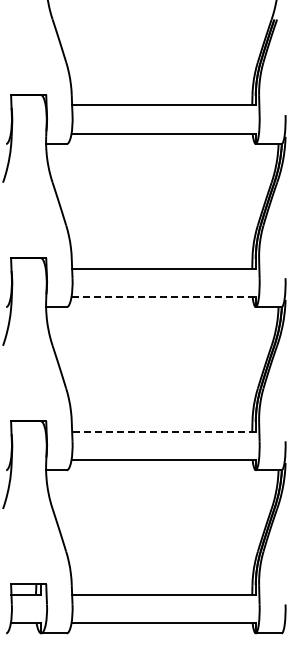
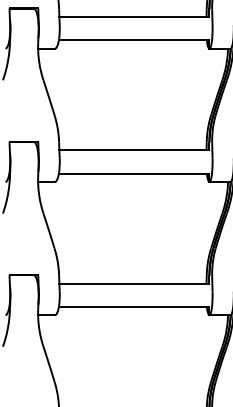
line: (164, 296) -> (134, 173), dashed -> solid
line: (163, 431) -> (134, 283), dashed -> solid

